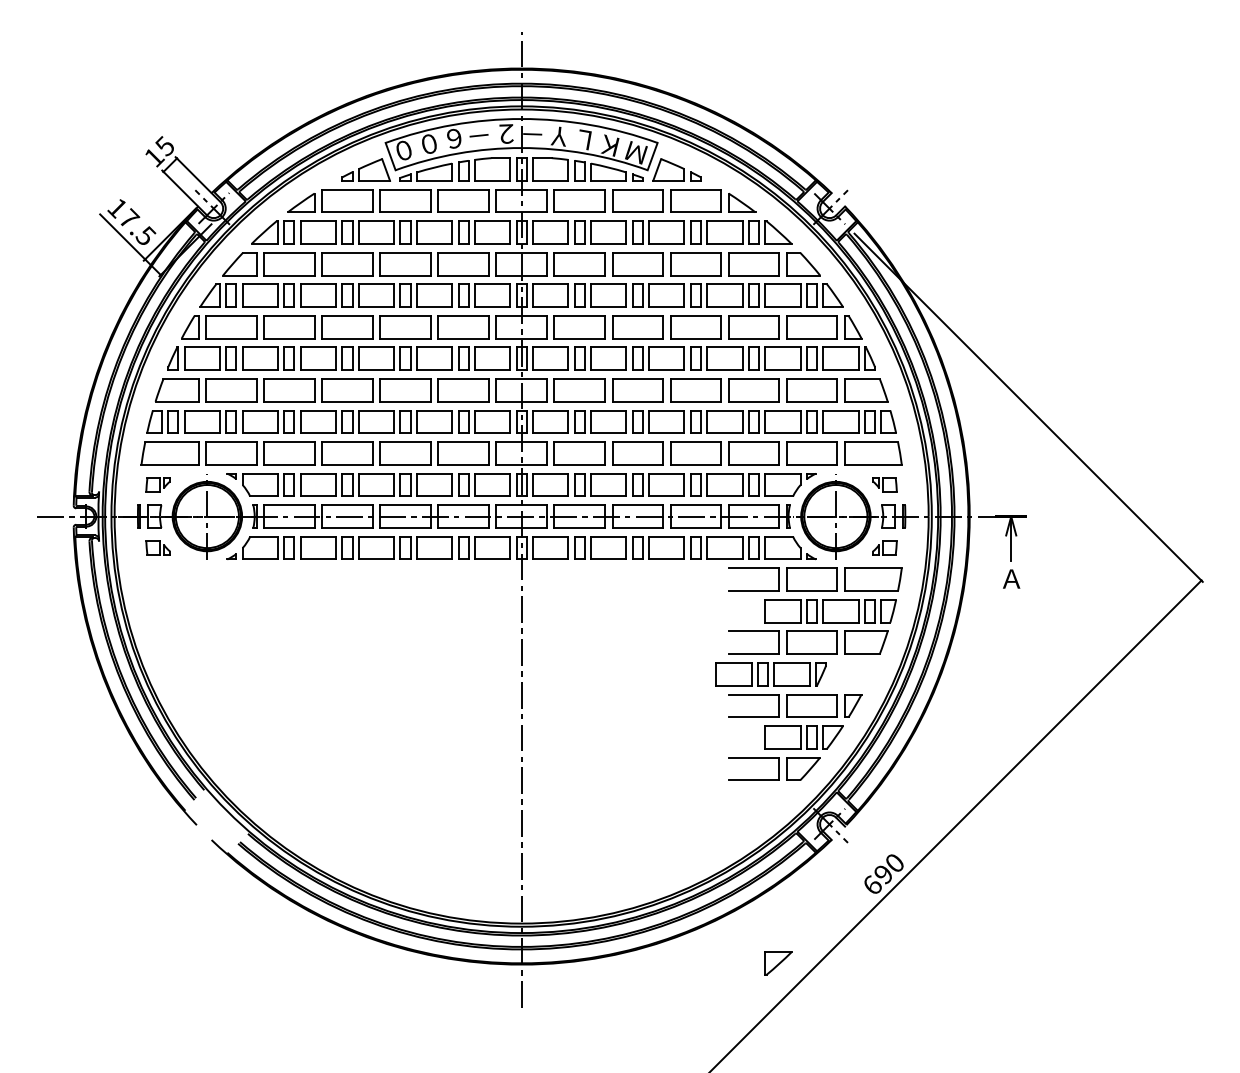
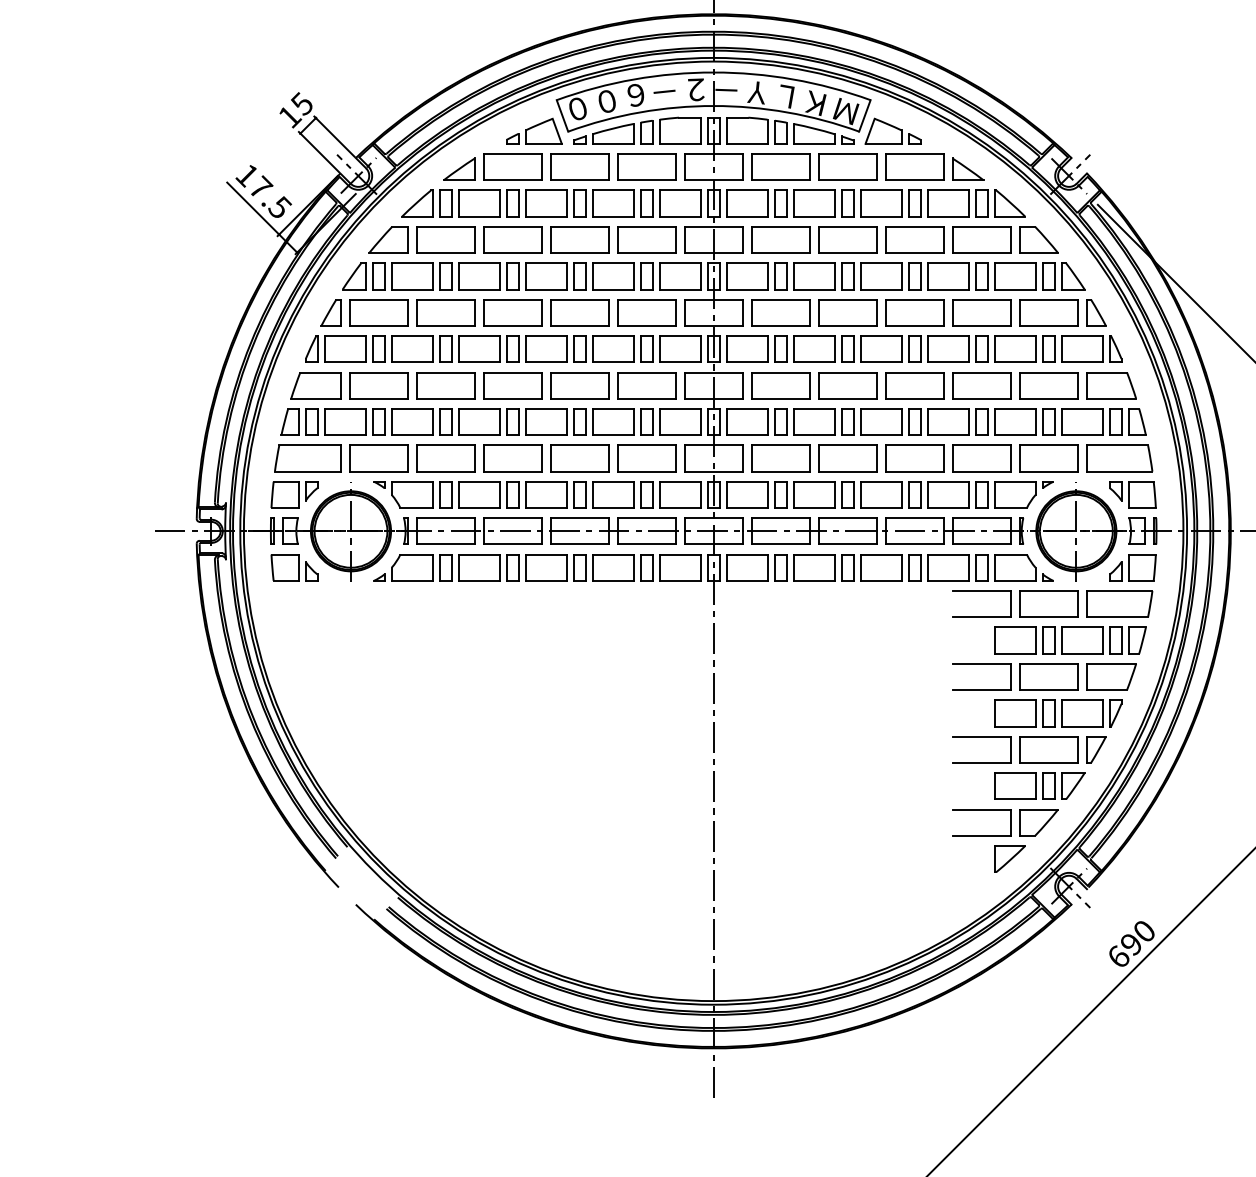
part: (157, 484) -> (293, 494), size x1.67
part: (884, 484) -> (1132, 494), size x1.67
part: (157, 547) -> (293, 567), size x1.67
part: (884, 547) -> (1132, 567), size x1.67
part: (770, 674) -> (1057, 713), moved
part: (778, 963) -> (1010, 859), moved

